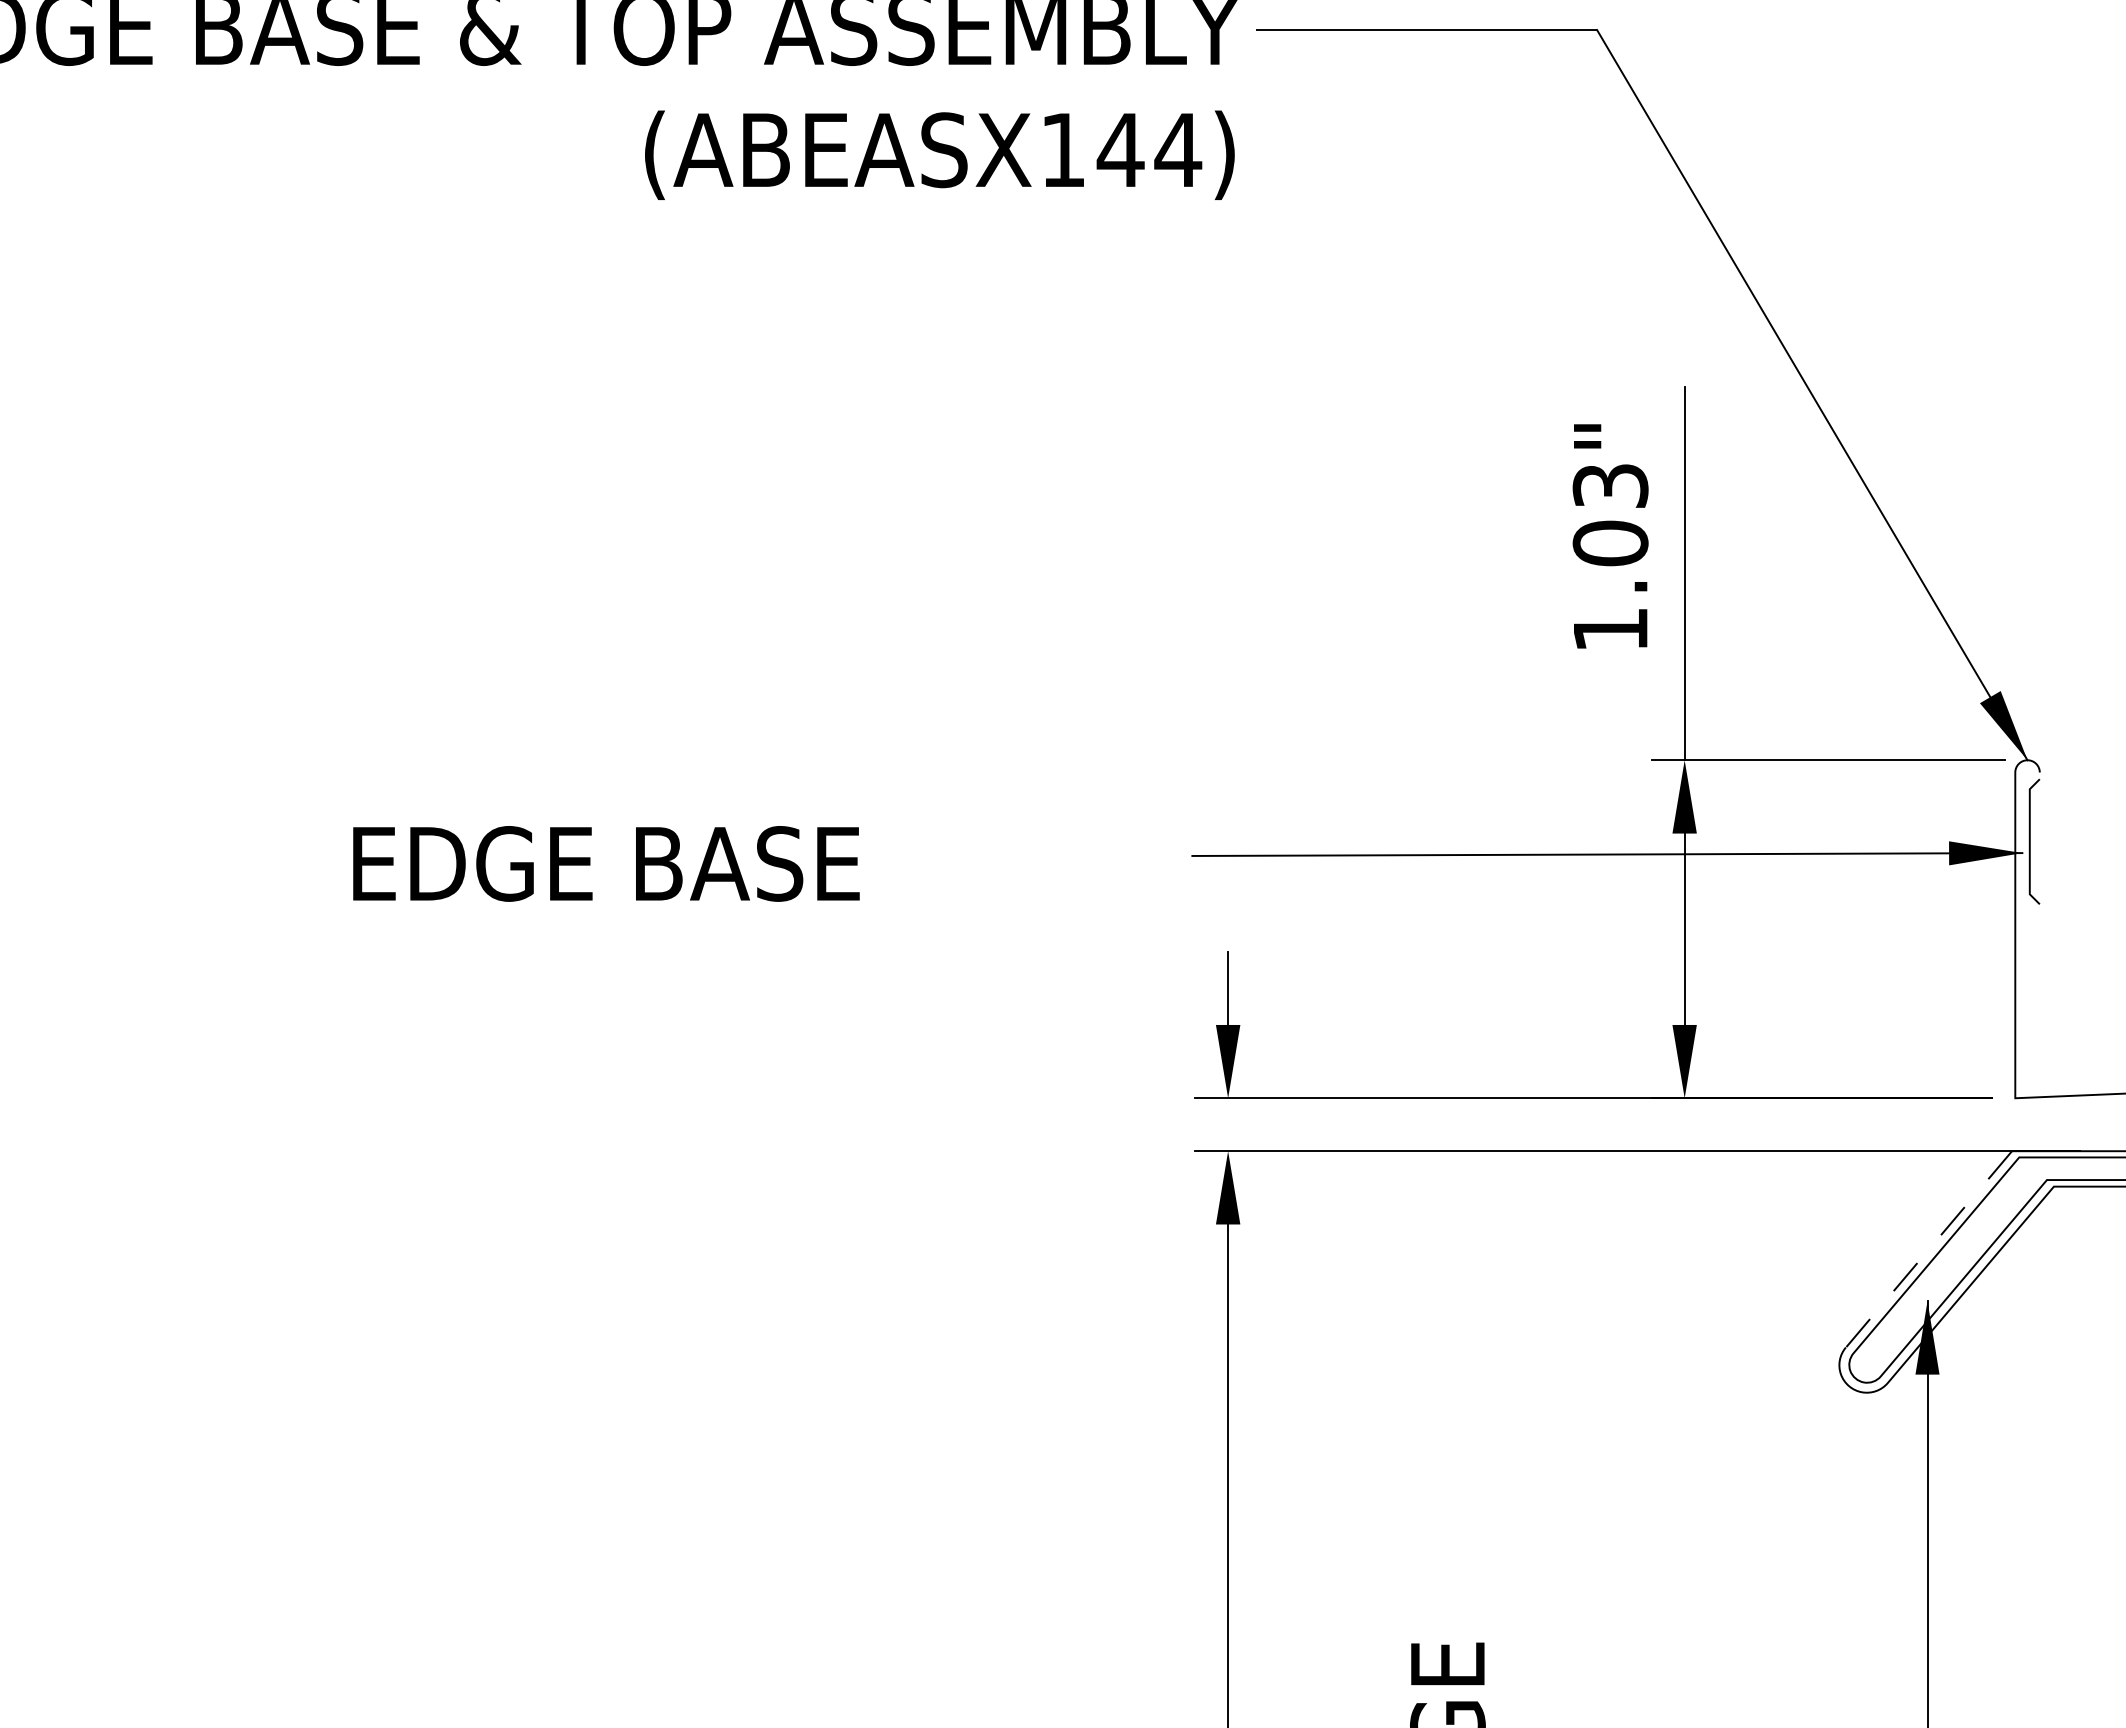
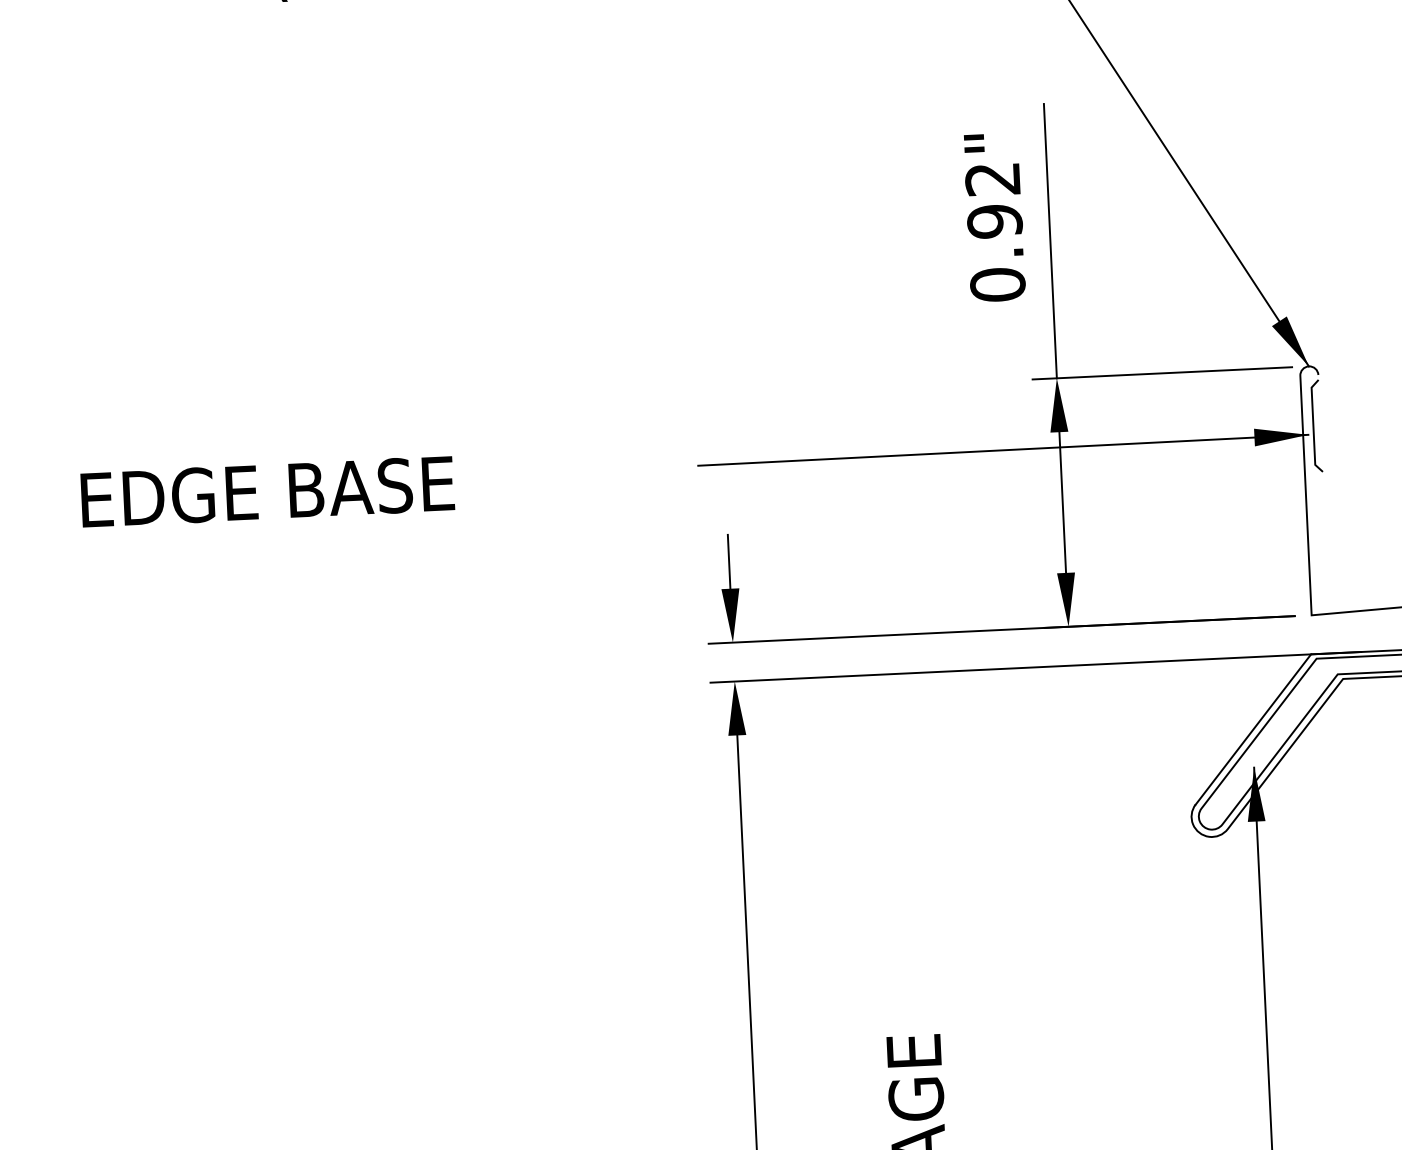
text: (1610, 558) -> (995, 232), 1.03" -> 0.92"
line: (1928, 1250) -> (1253, 730), dashed -> solid

